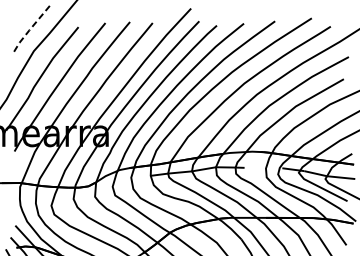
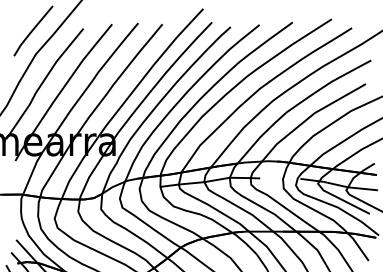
line: (29, 29) -> (31, 31), dashed -> solid

